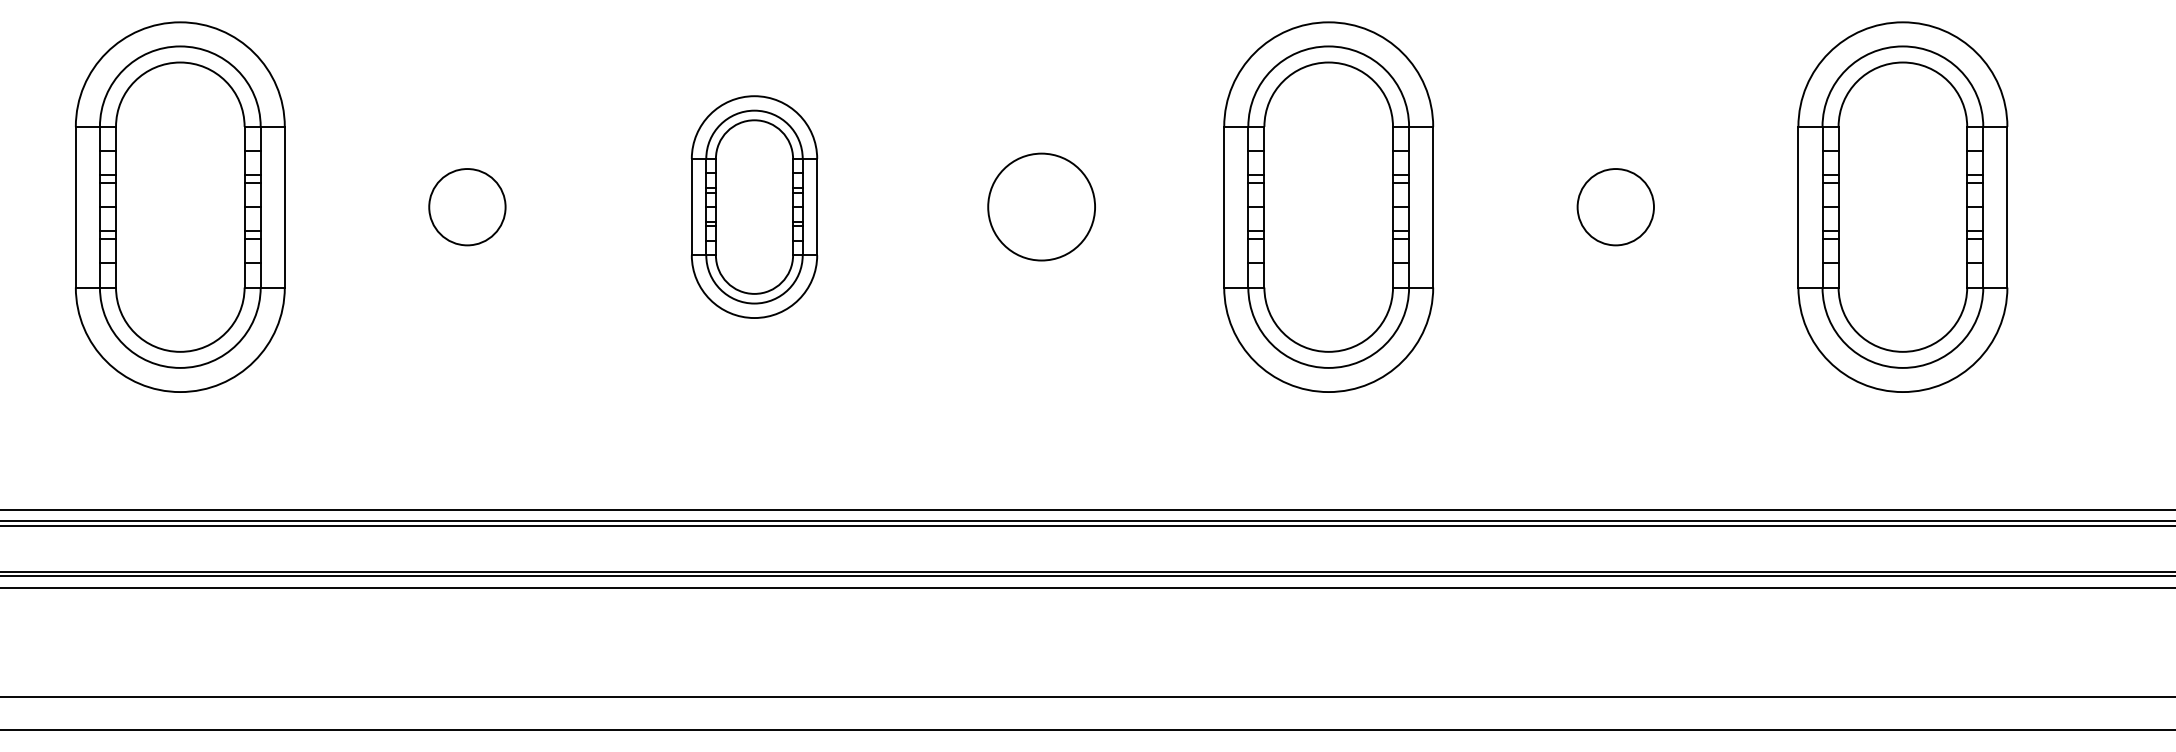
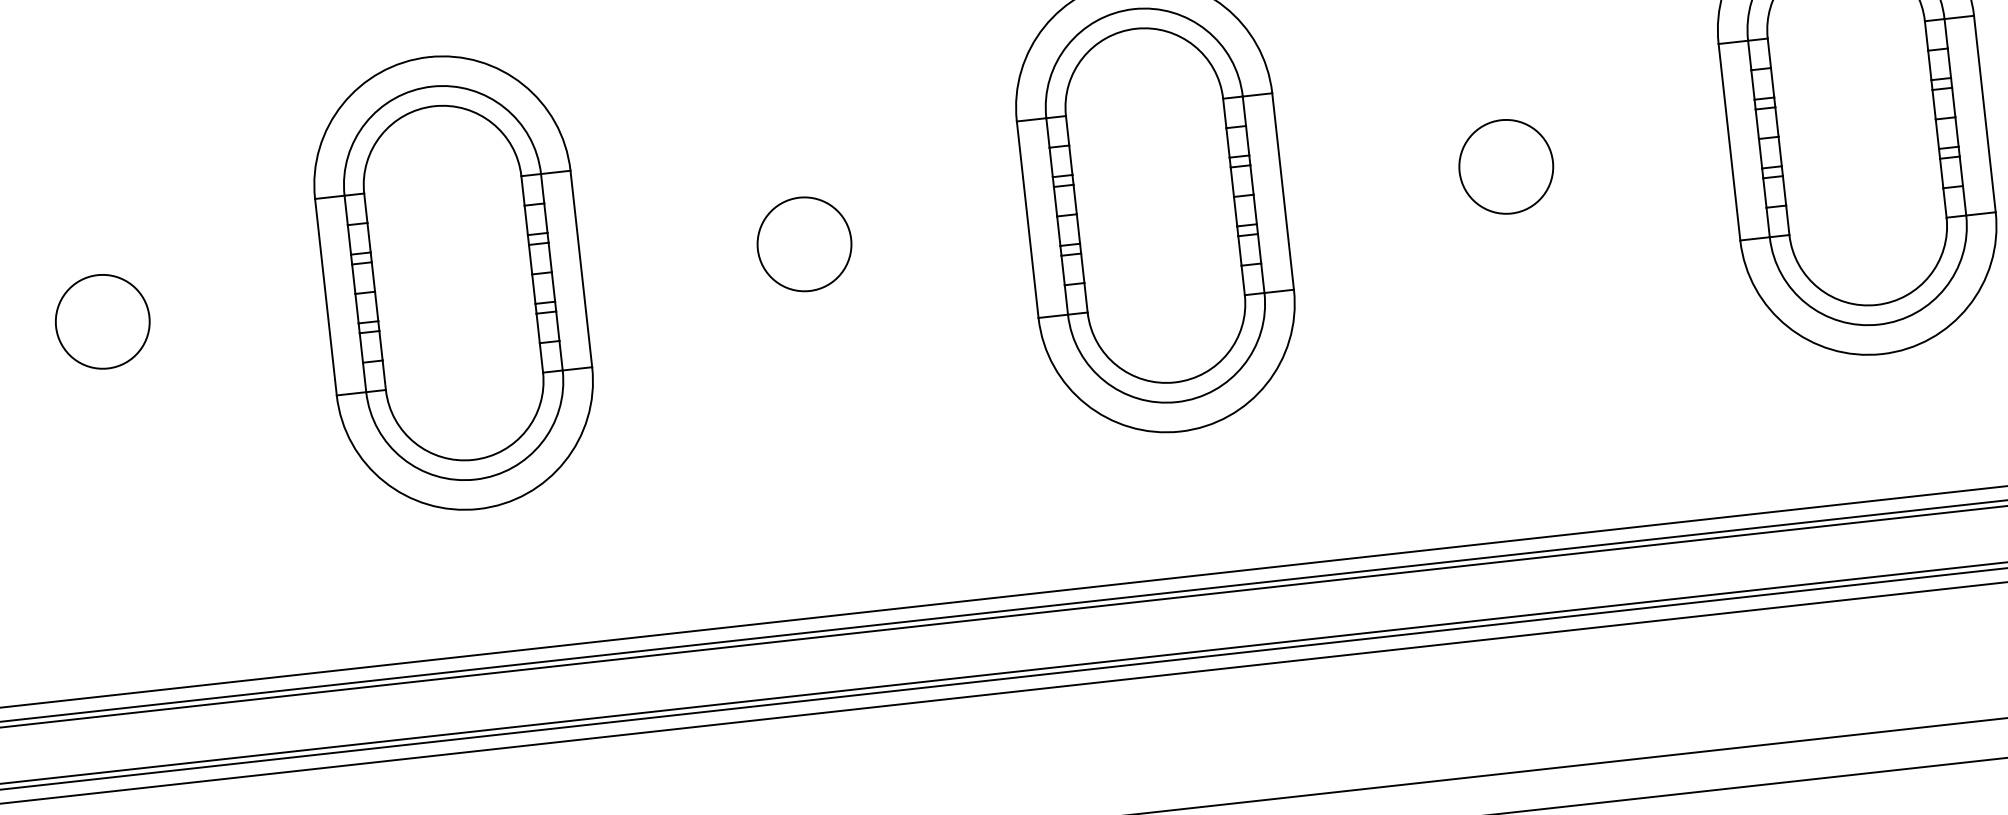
part: (754, 206) -> (453, 282), size x1.67
circle: (1041, 207) -> (804, 244), size x0.71

